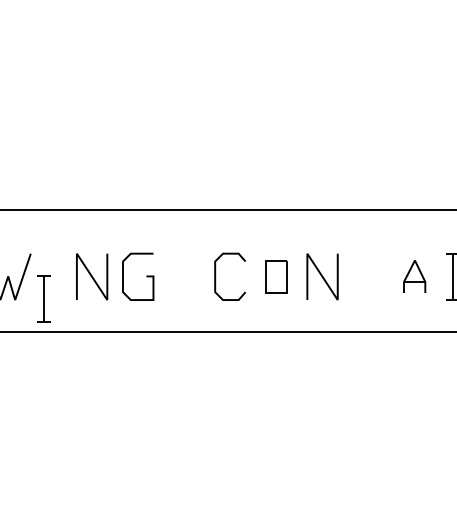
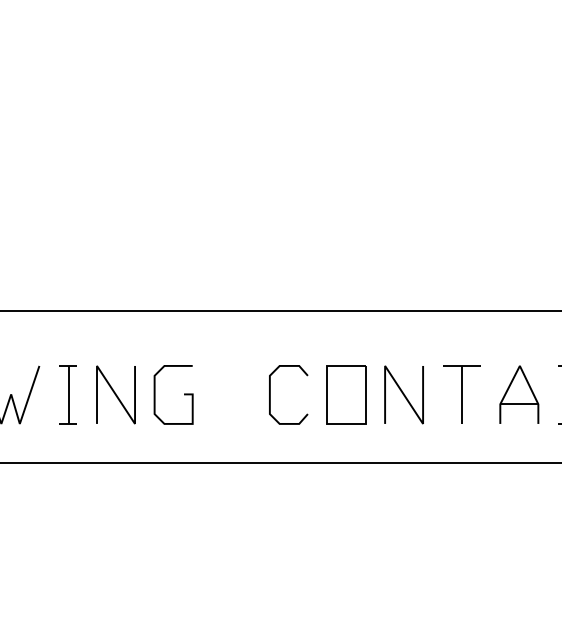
part: (276, 276) -> (346, 394), size x1.43
part: (368, 276) -> (461, 394), added
part: (414, 276) -> (519, 394), size x1.43
part: (43, 298) -> (67, 394), moved

